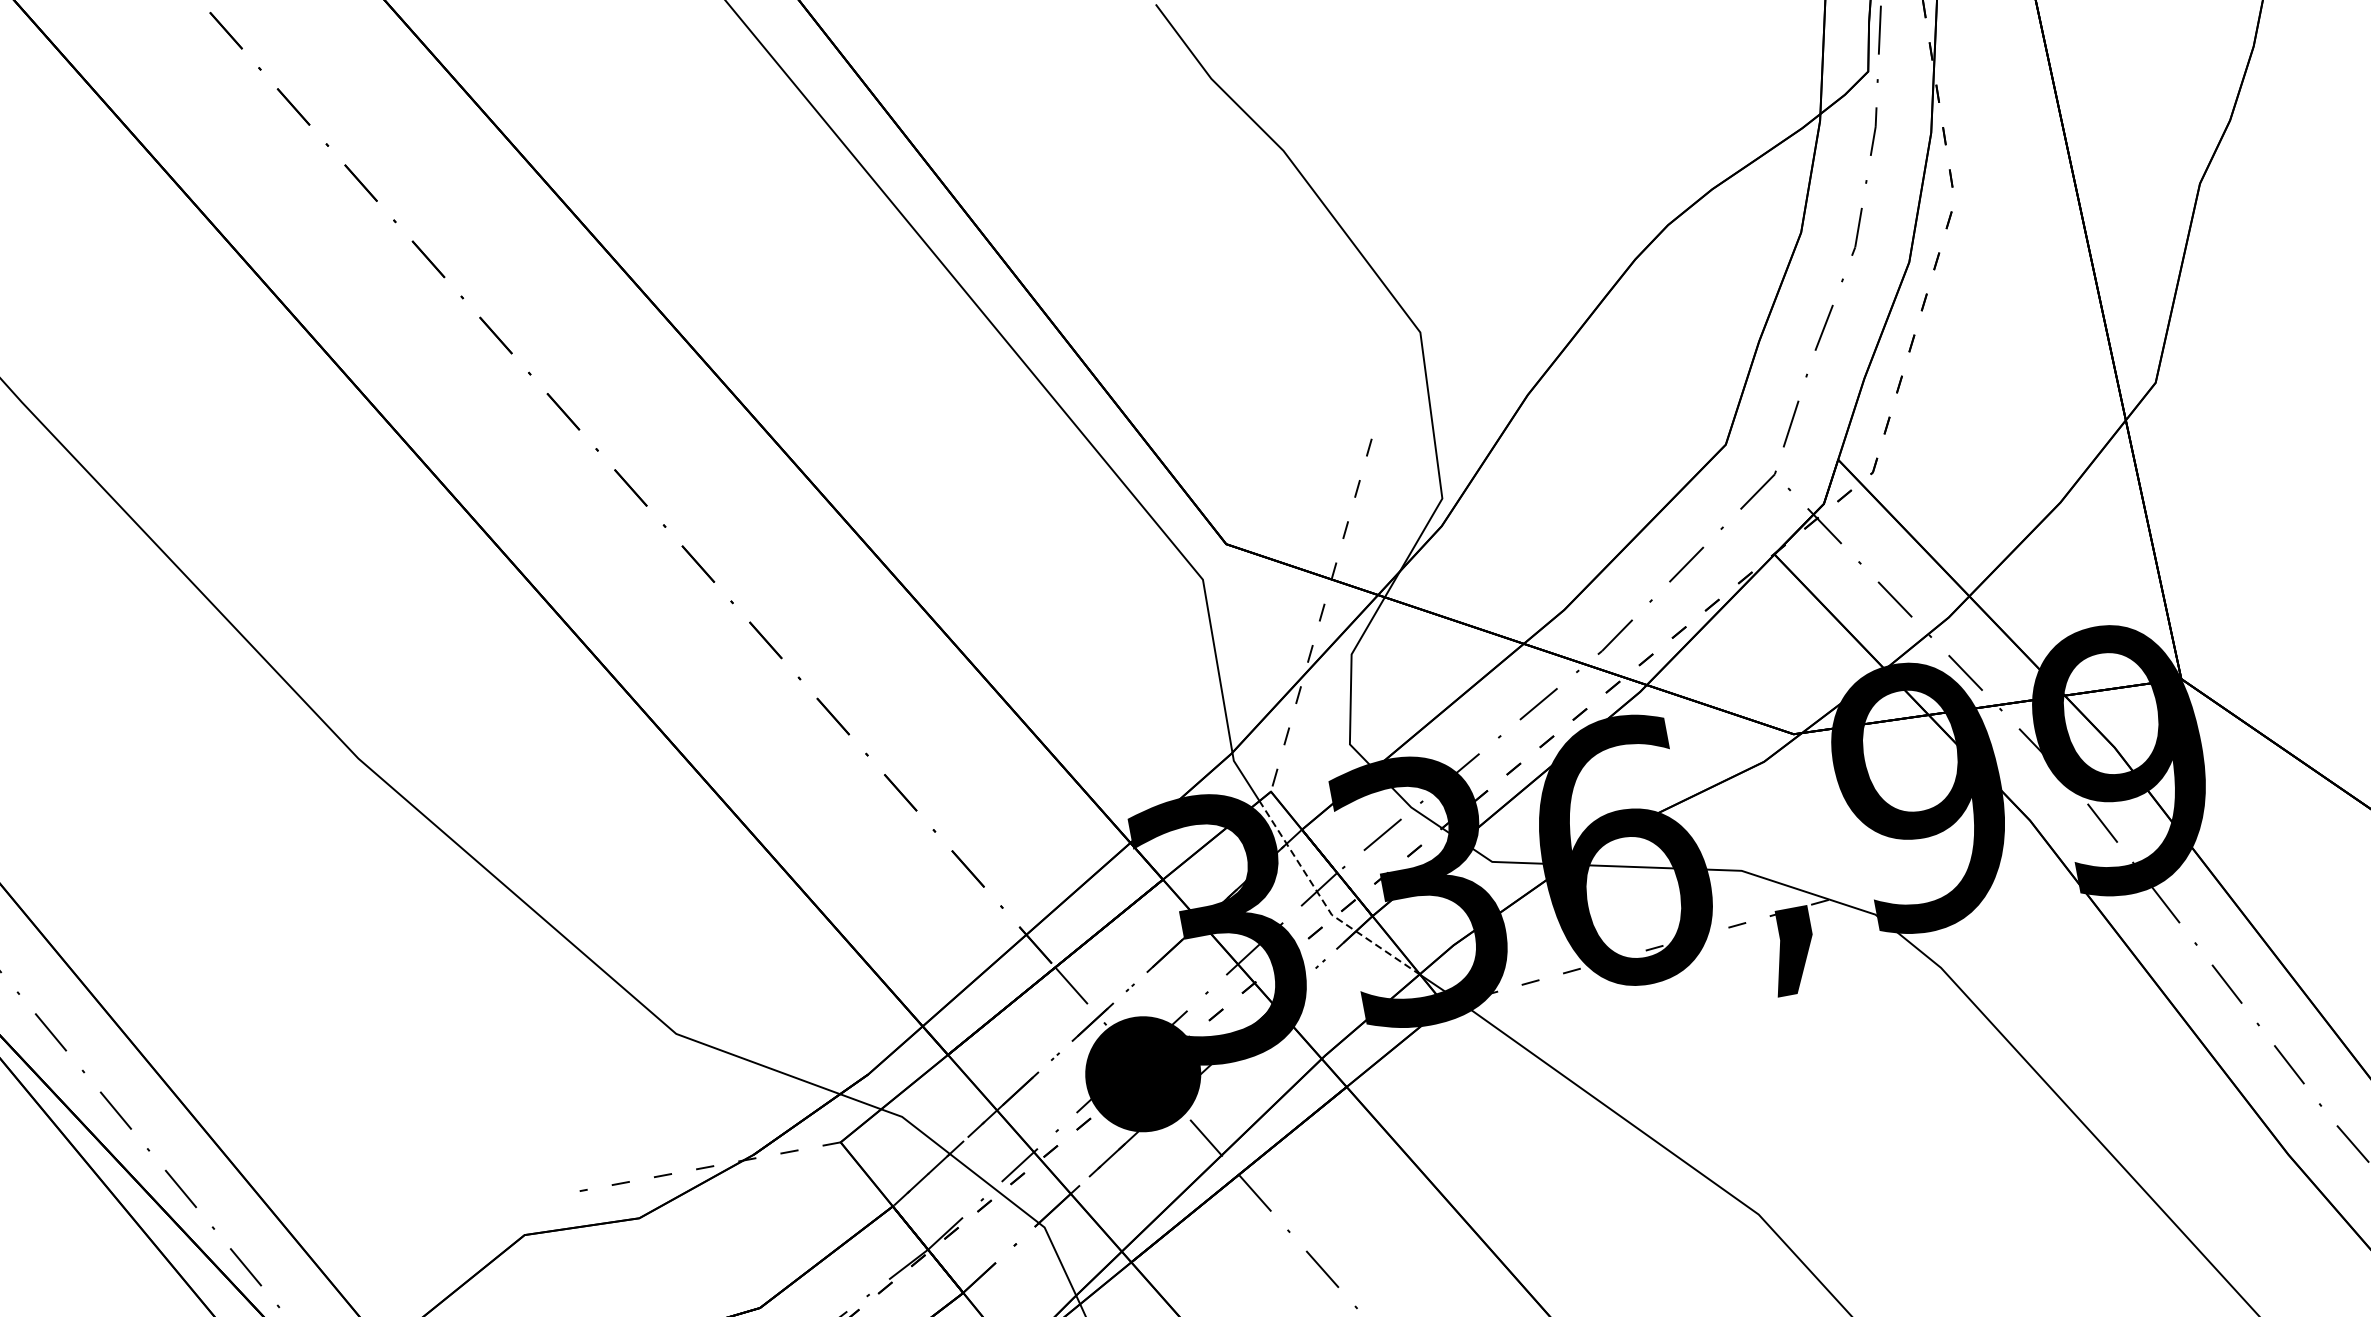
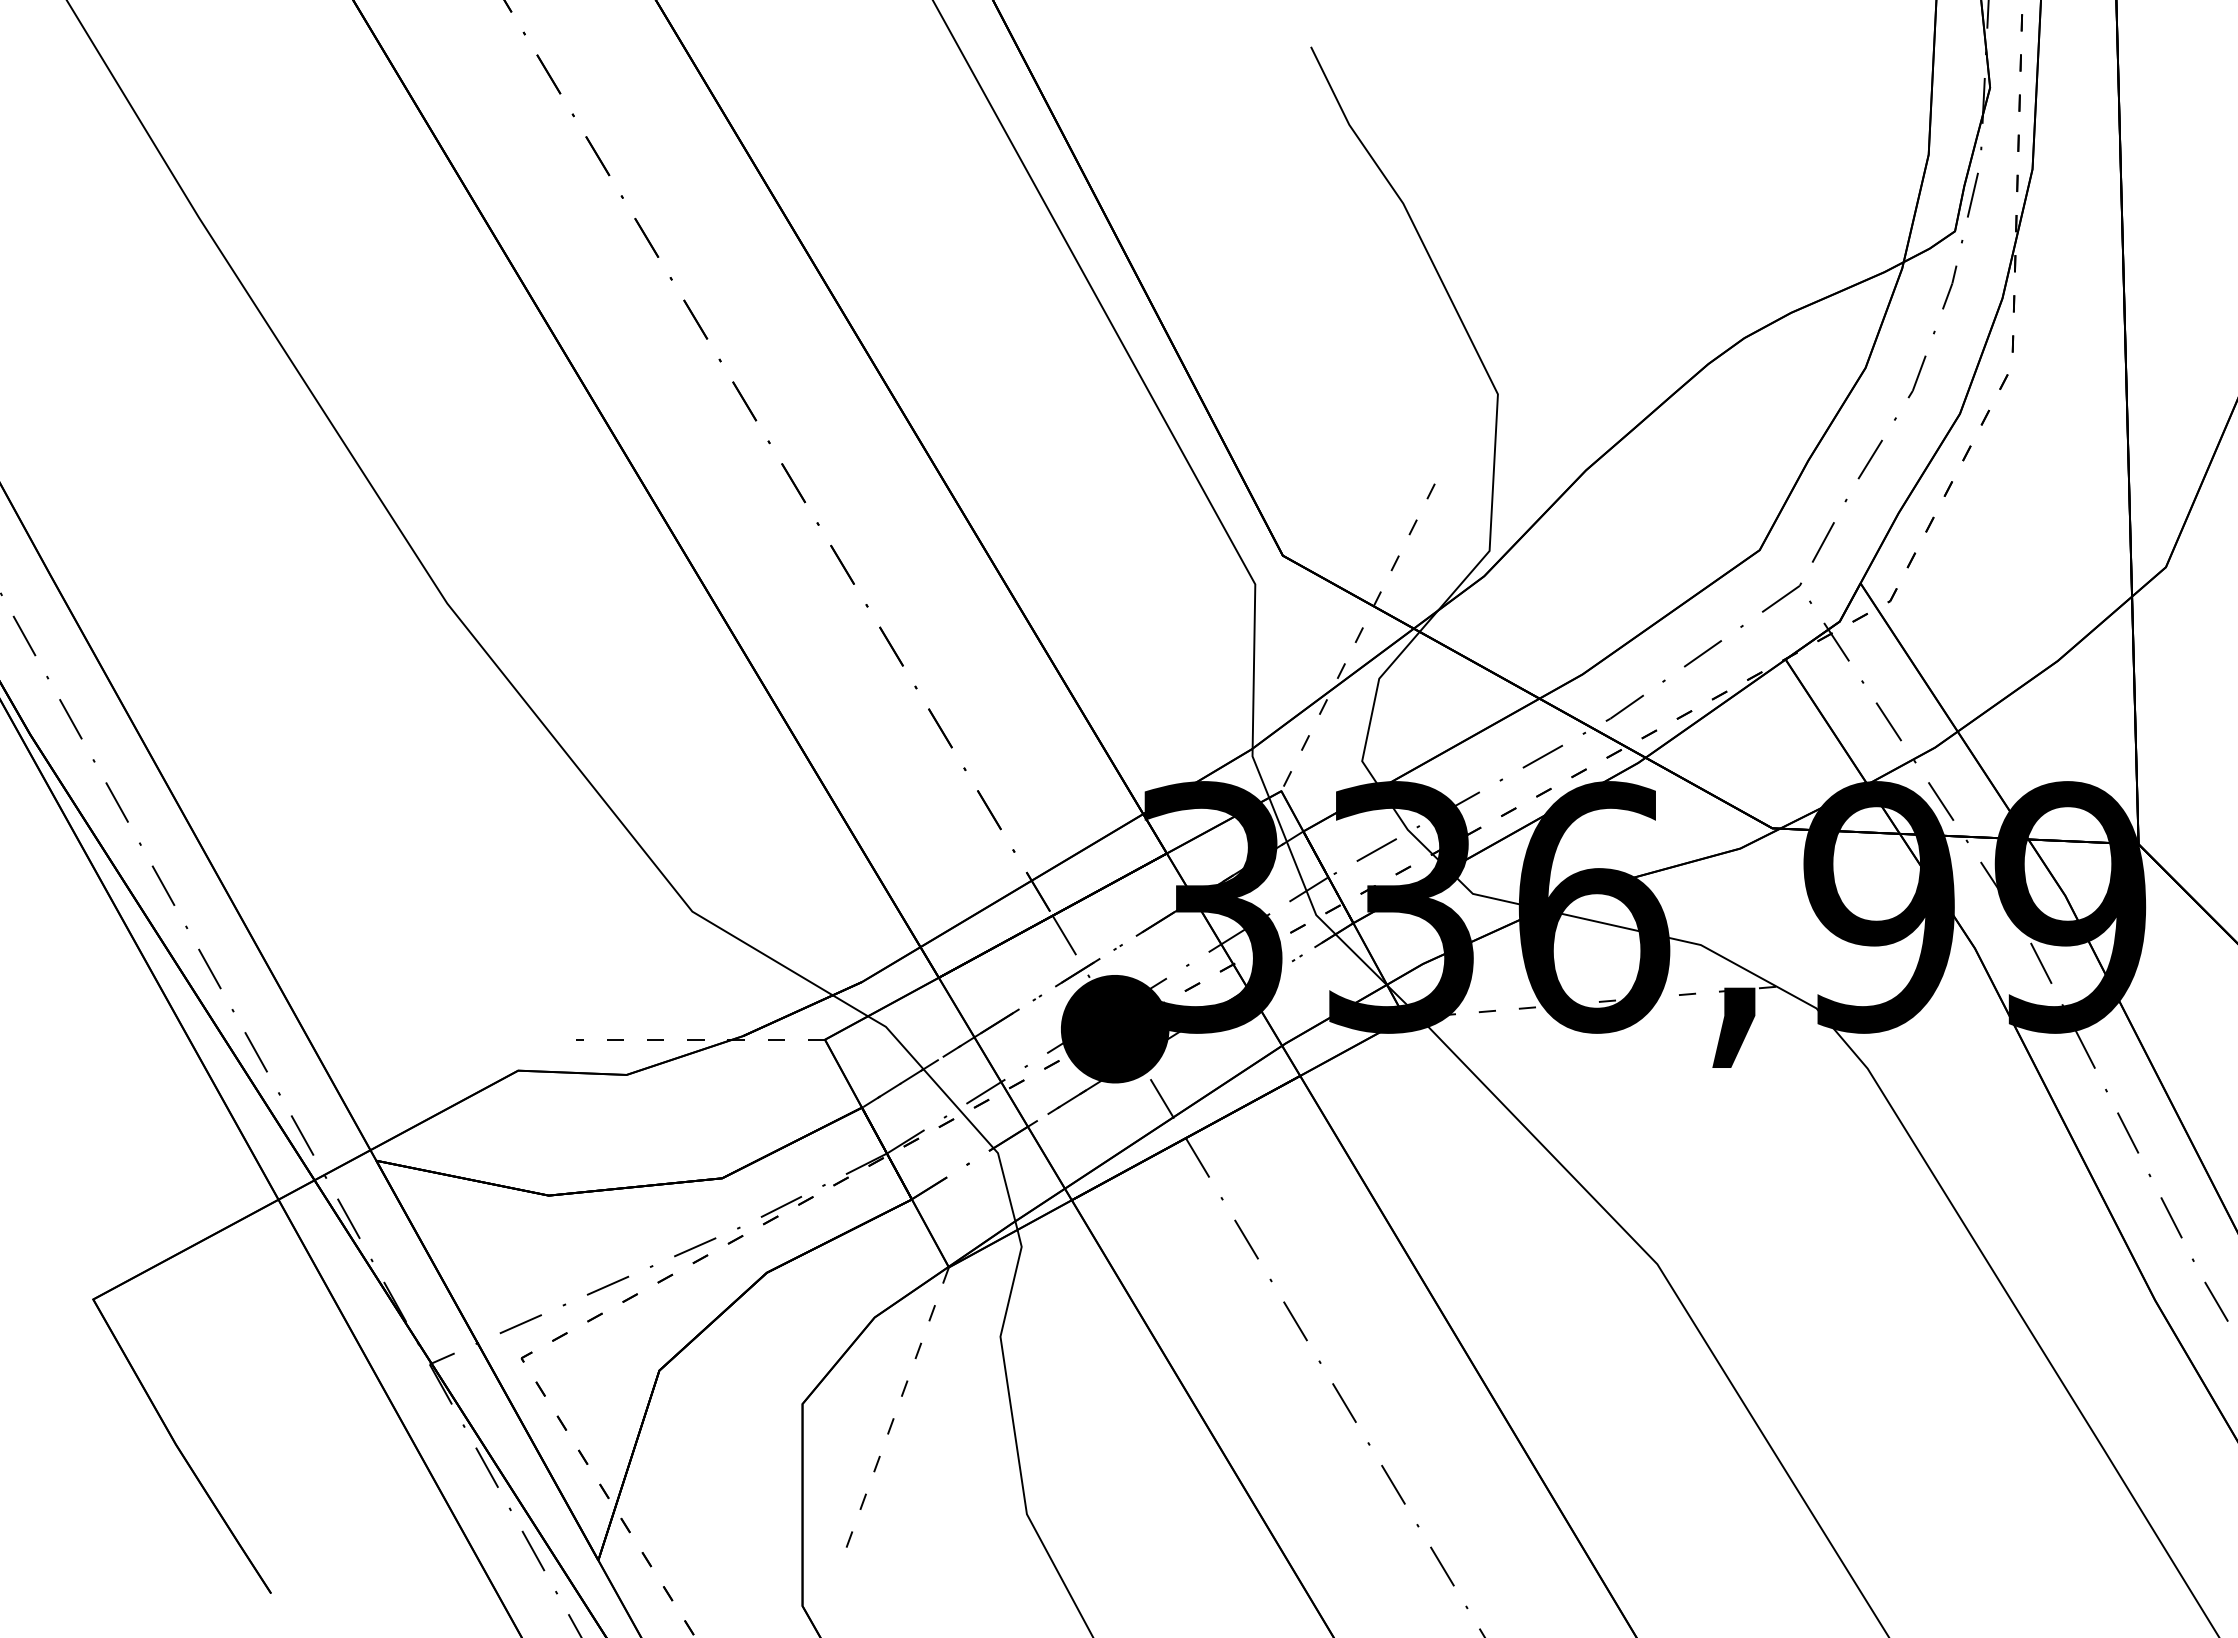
line: (1324, 904) -> (1311, 904), dashed -> solid

